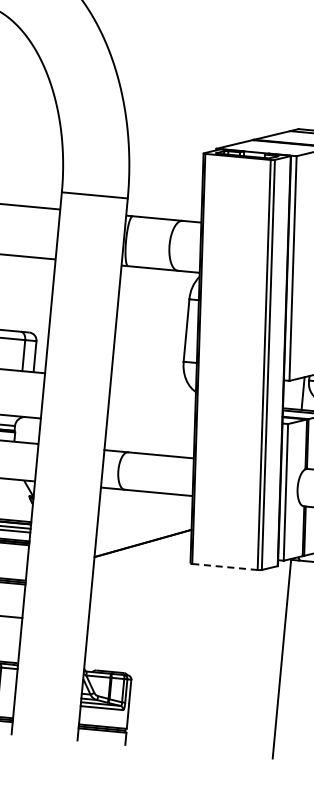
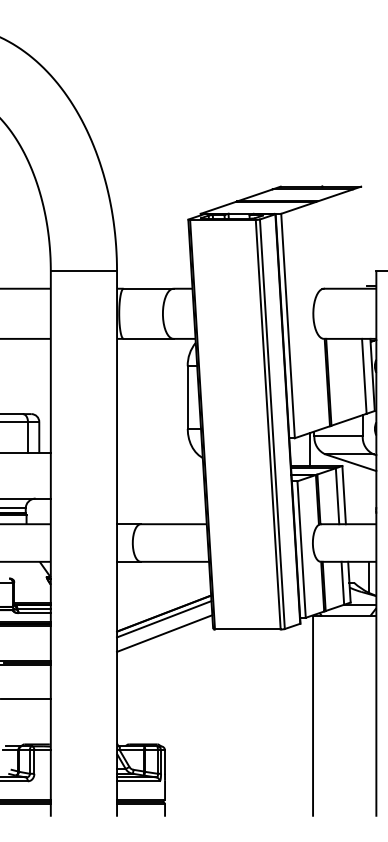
line: (142, 549) -> (164, 619), added
line: (141, 563) -> (164, 633), added
line: (224, 566) -> (247, 629), dashed -> solid

